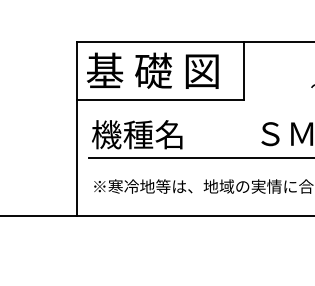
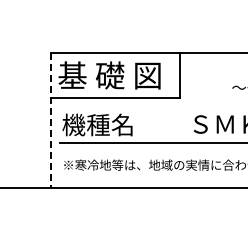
line: (76, 128) -> (50, 120), solid -> dashed

